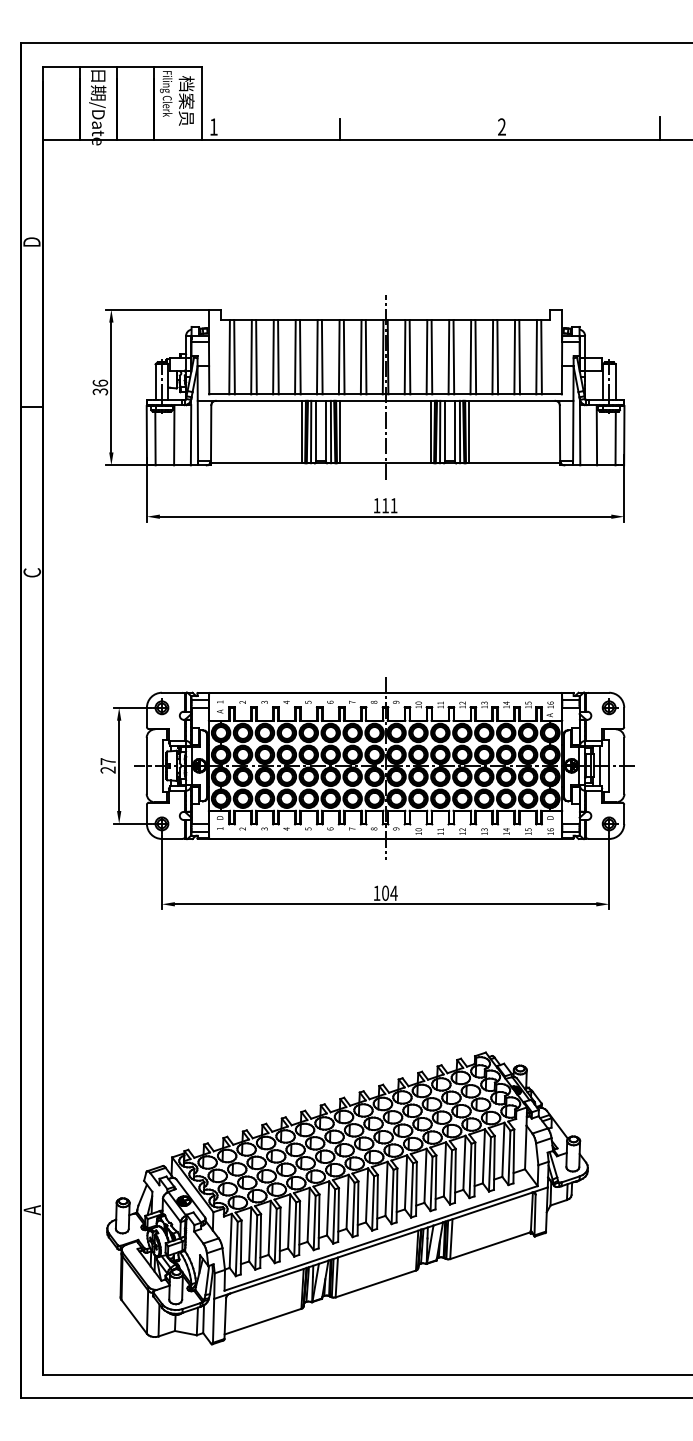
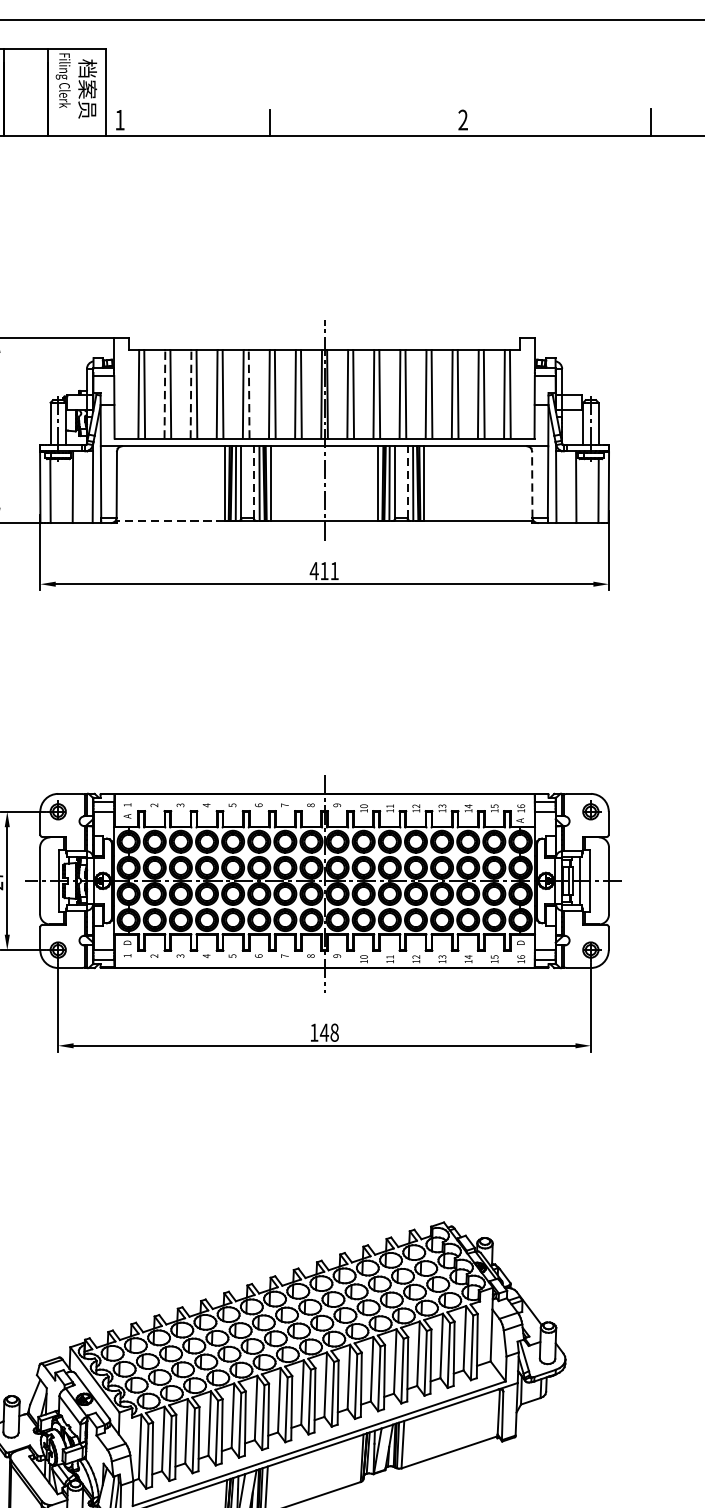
line: (251, 357) -> (164, 394), solid -> dashed
line: (273, 357) -> (191, 394), solid -> dashed
line: (322, 357) -> (249, 394), solid -> dashed
line: (326, 430) -> (254, 481), solid -> dashed
line: (455, 430) -> (407, 481), solid -> dashed
line: (559, 433) -> (531, 485), solid -> dashed
line: (255, 463) -> (169, 520), solid -> dashed
text: (376, 505) -> (313, 570), 111 -> 411
text: (389, 892) -> (329, 1031), 104 -> 148

